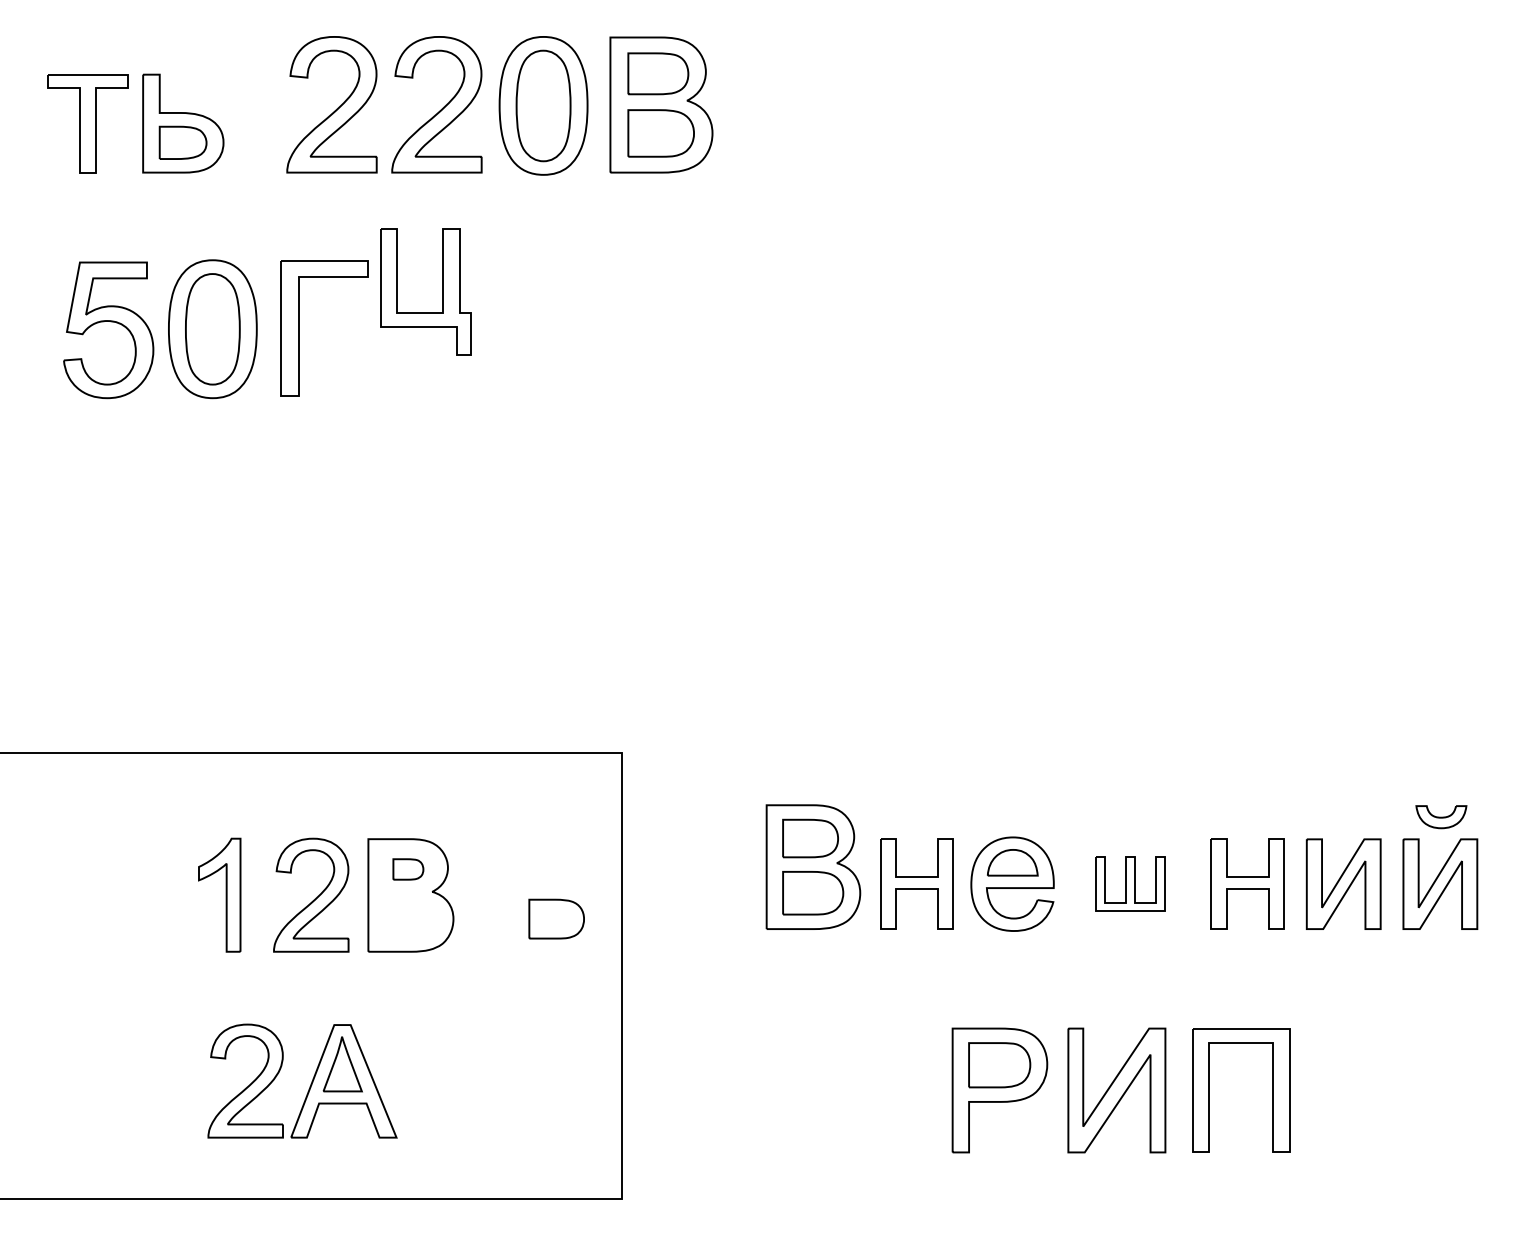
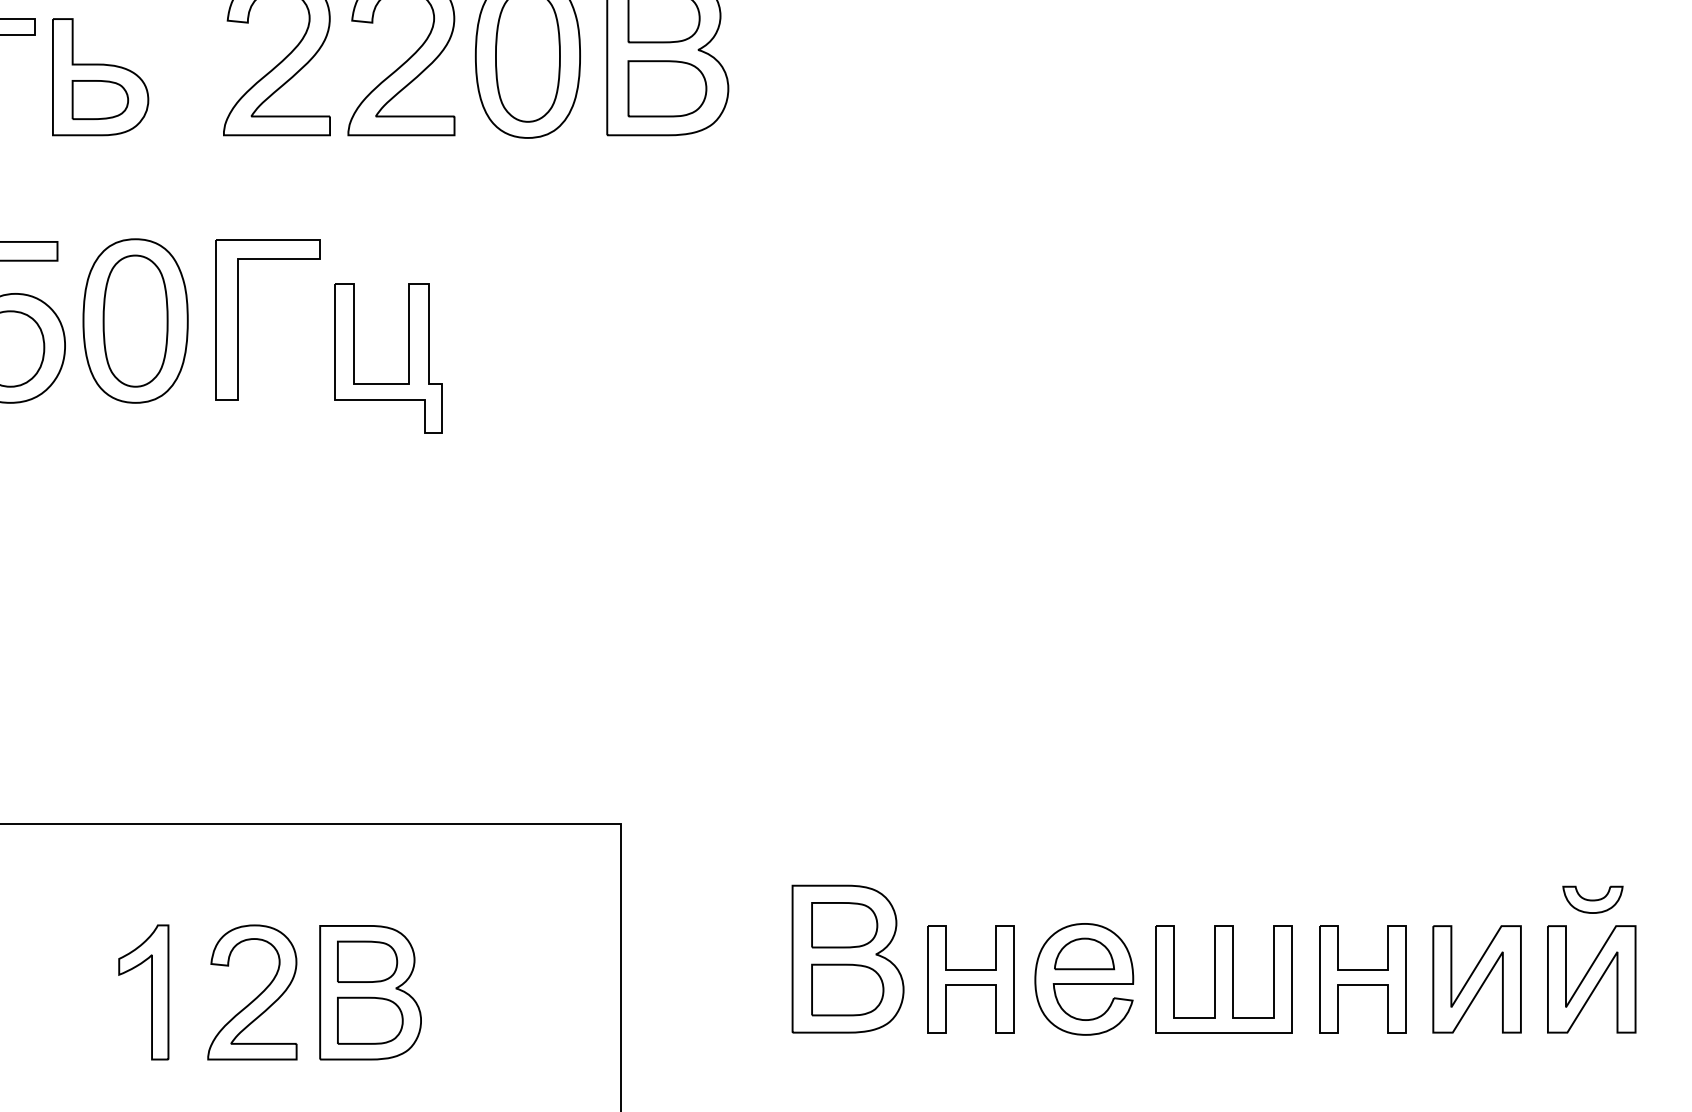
part: (442, 291) -> (408, 358), moved
part: (408, 869) -> (367, 961), size x1.67
part: (1130, 883) -> (1224, 978), size x1.67
part: (556, 918) -> (370, 1020), moved

